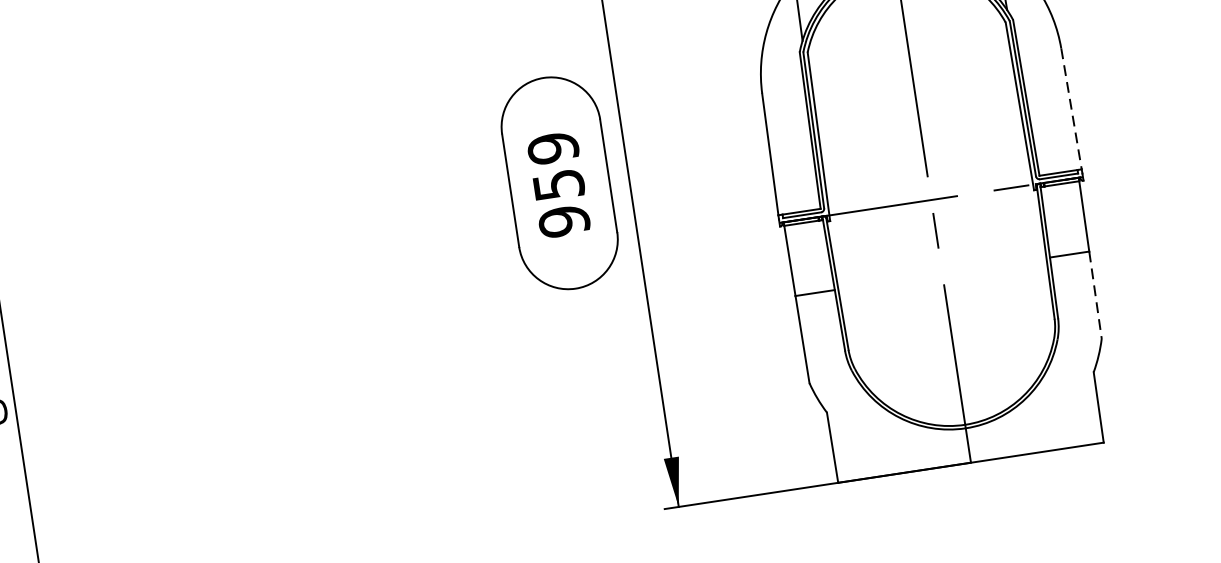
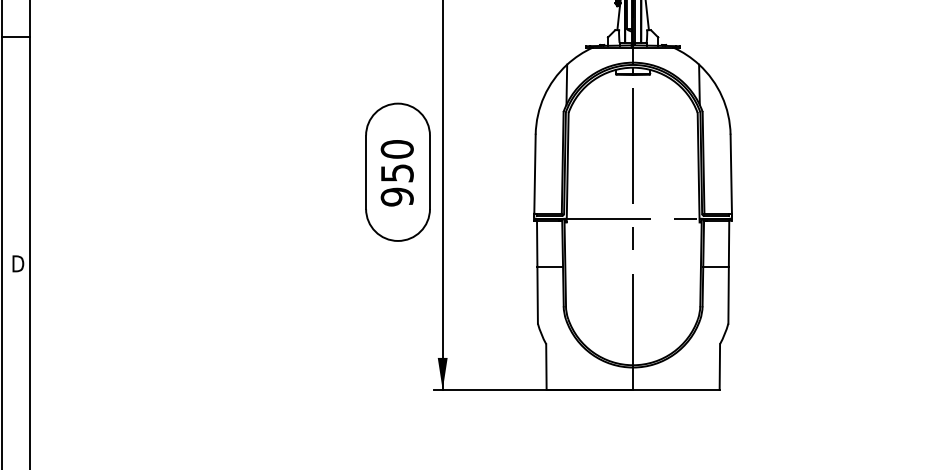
line: (1071, 109) -> (731, 174), dashed -> solid
text: (552, 148) -> (396, 149), 959 -> 950
line: (1095, 295) -> (728, 295), dashed -> solid

